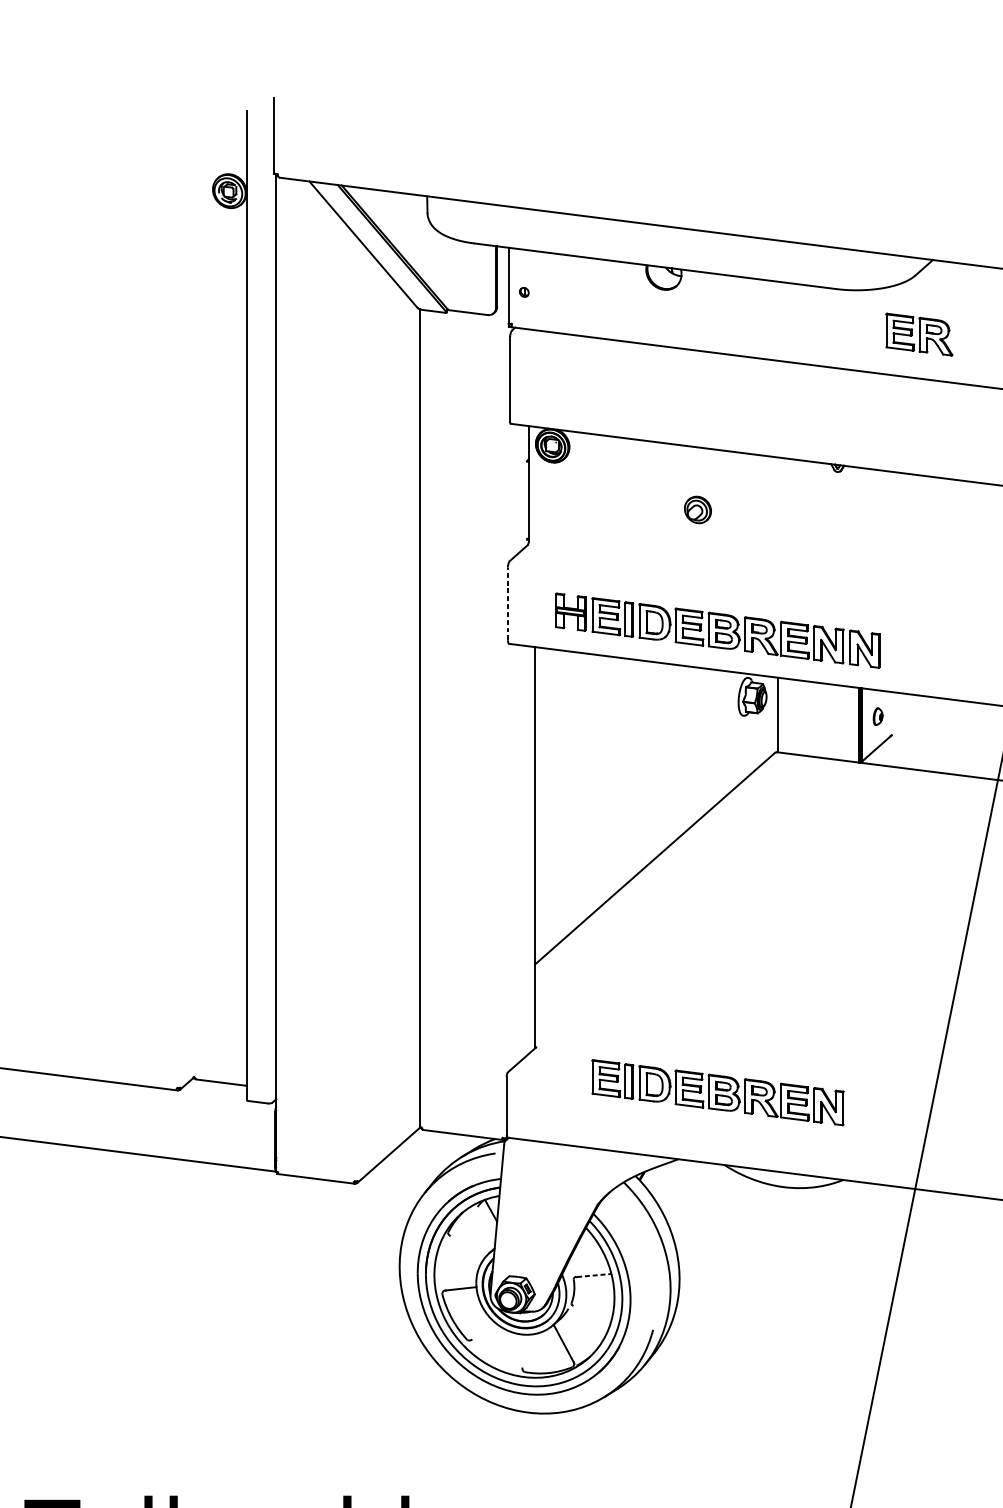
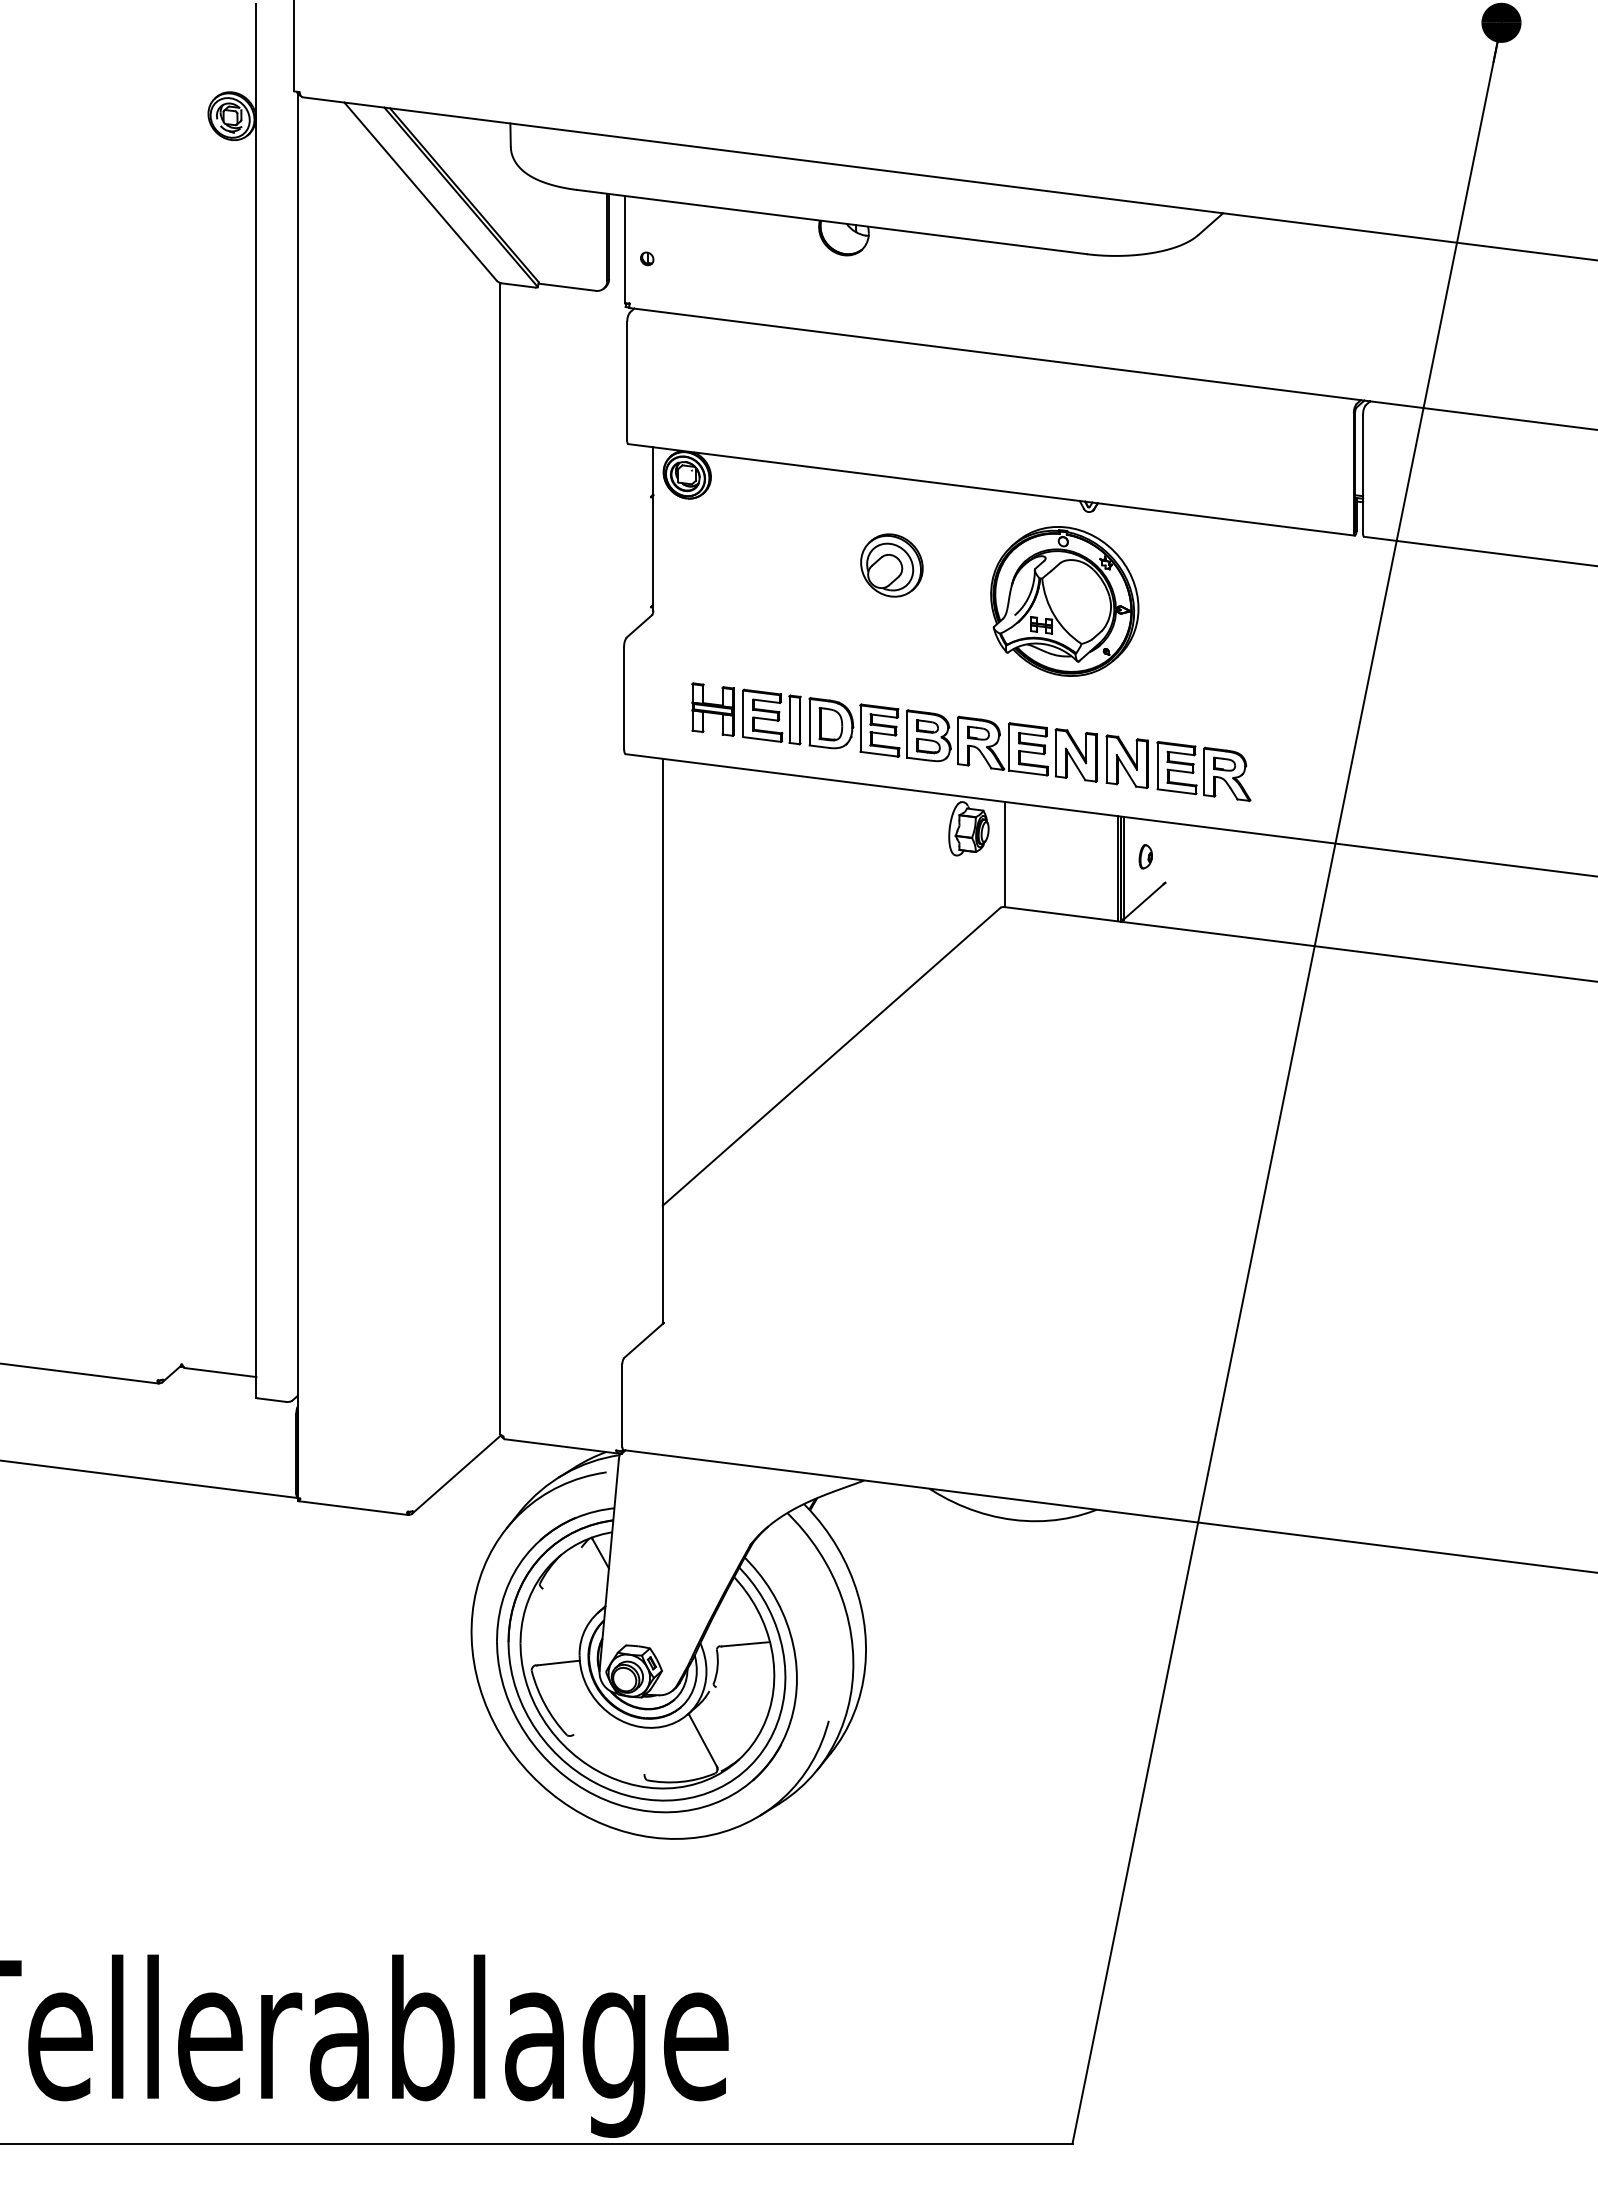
part: (919, 334) -> (1203, 771), moved
part: (697, 509) -> (891, 565), size x1.67
part: (820, 535) -> (1064, 601), added
line: (508, 603) -> (624, 697), dashed -> solid
part: (717, 1092) -> (919, 1386), removed
line: (594, 1275) -> (746, 1644), dashed -> solid

